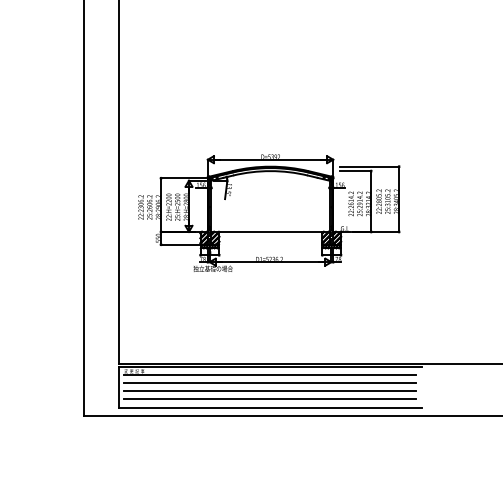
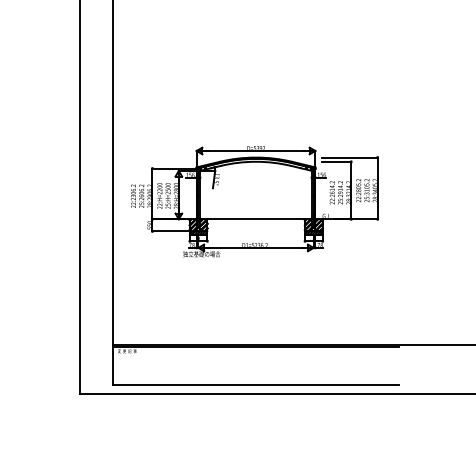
line: (269, 374) -> (255, 354), removed
line: (269, 383) -> (255, 362), removed
line: (269, 391) -> (255, 370), removed
line: (269, 399) -> (255, 377), removed

